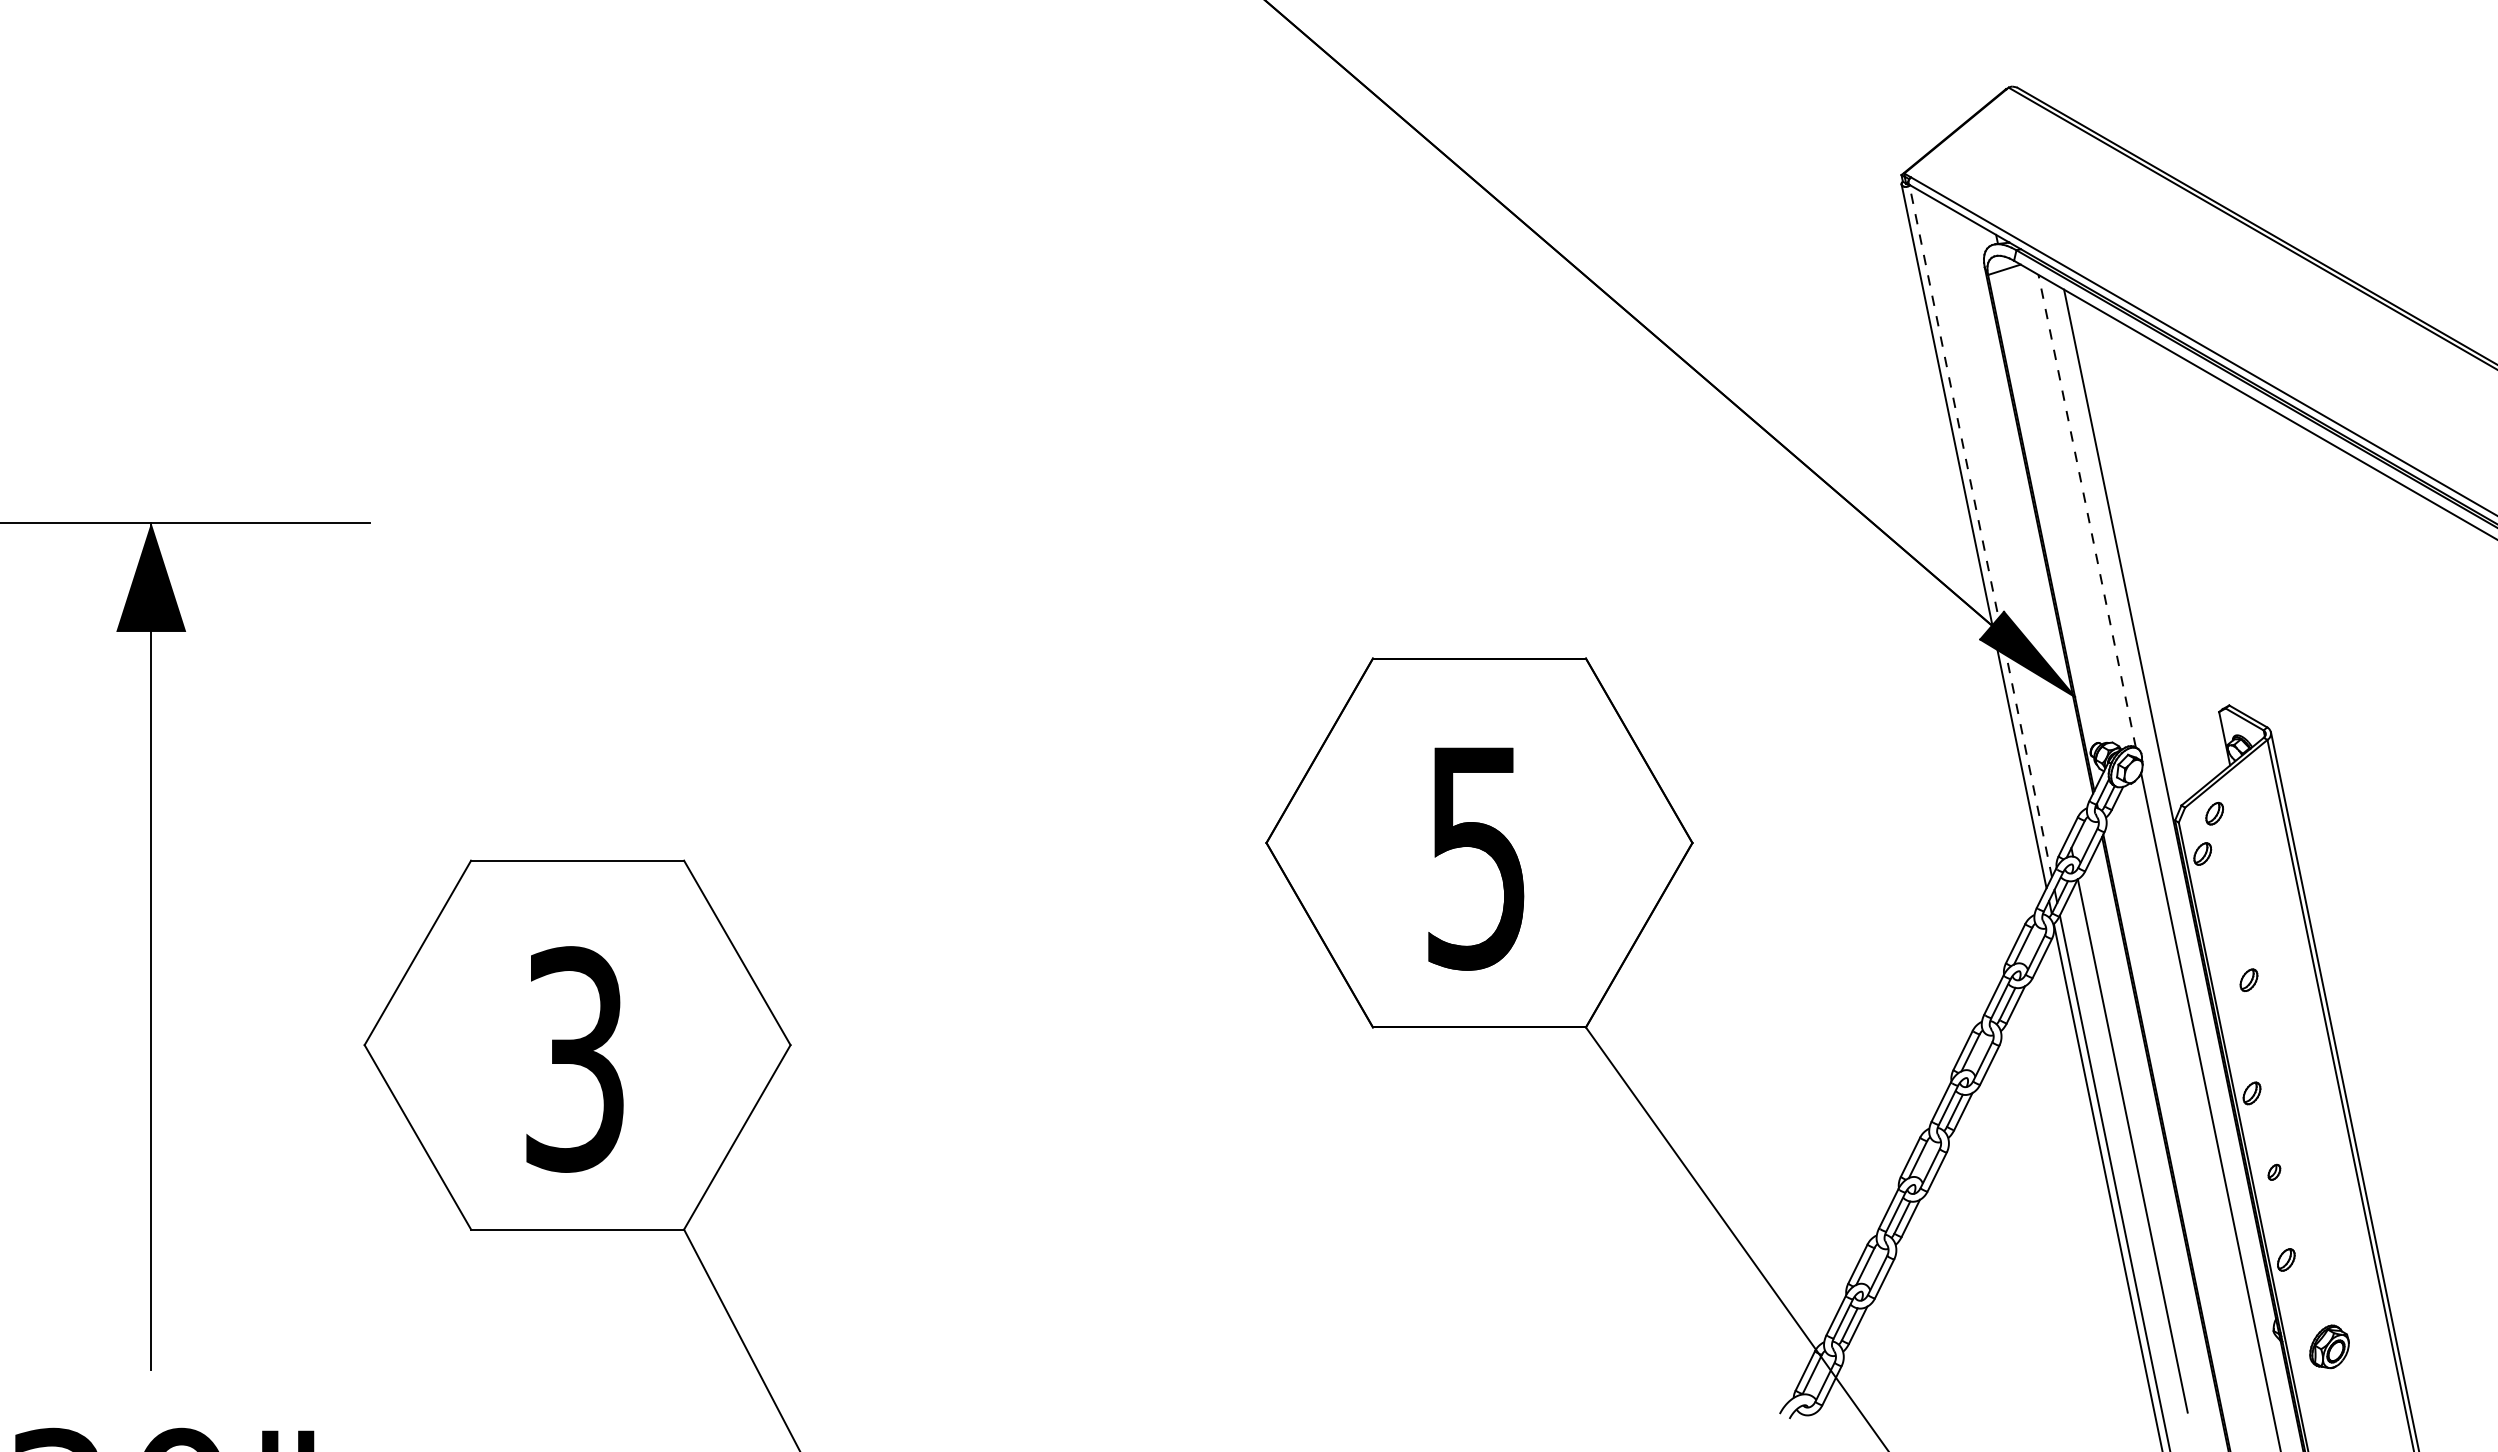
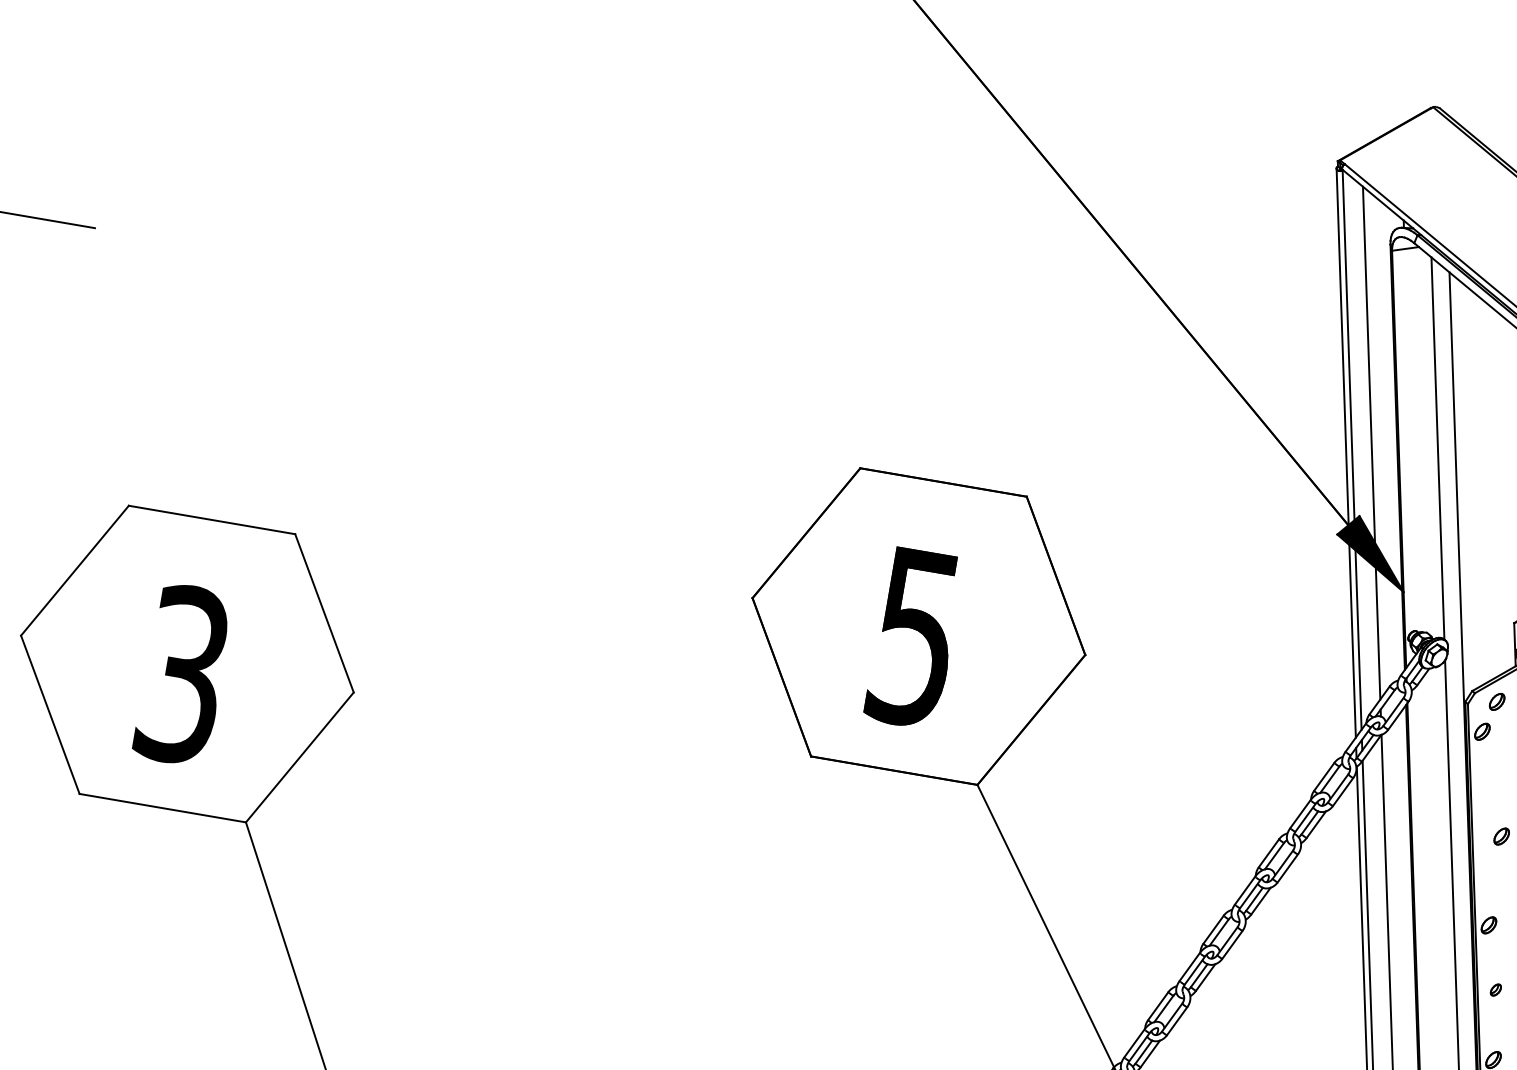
line: (2087, 510) -> (1438, 448), dashed -> solid
line: (2003, 518) -> (1371, 443), added
line: (1980, 530) -> (1352, 449), dashed -> solid

